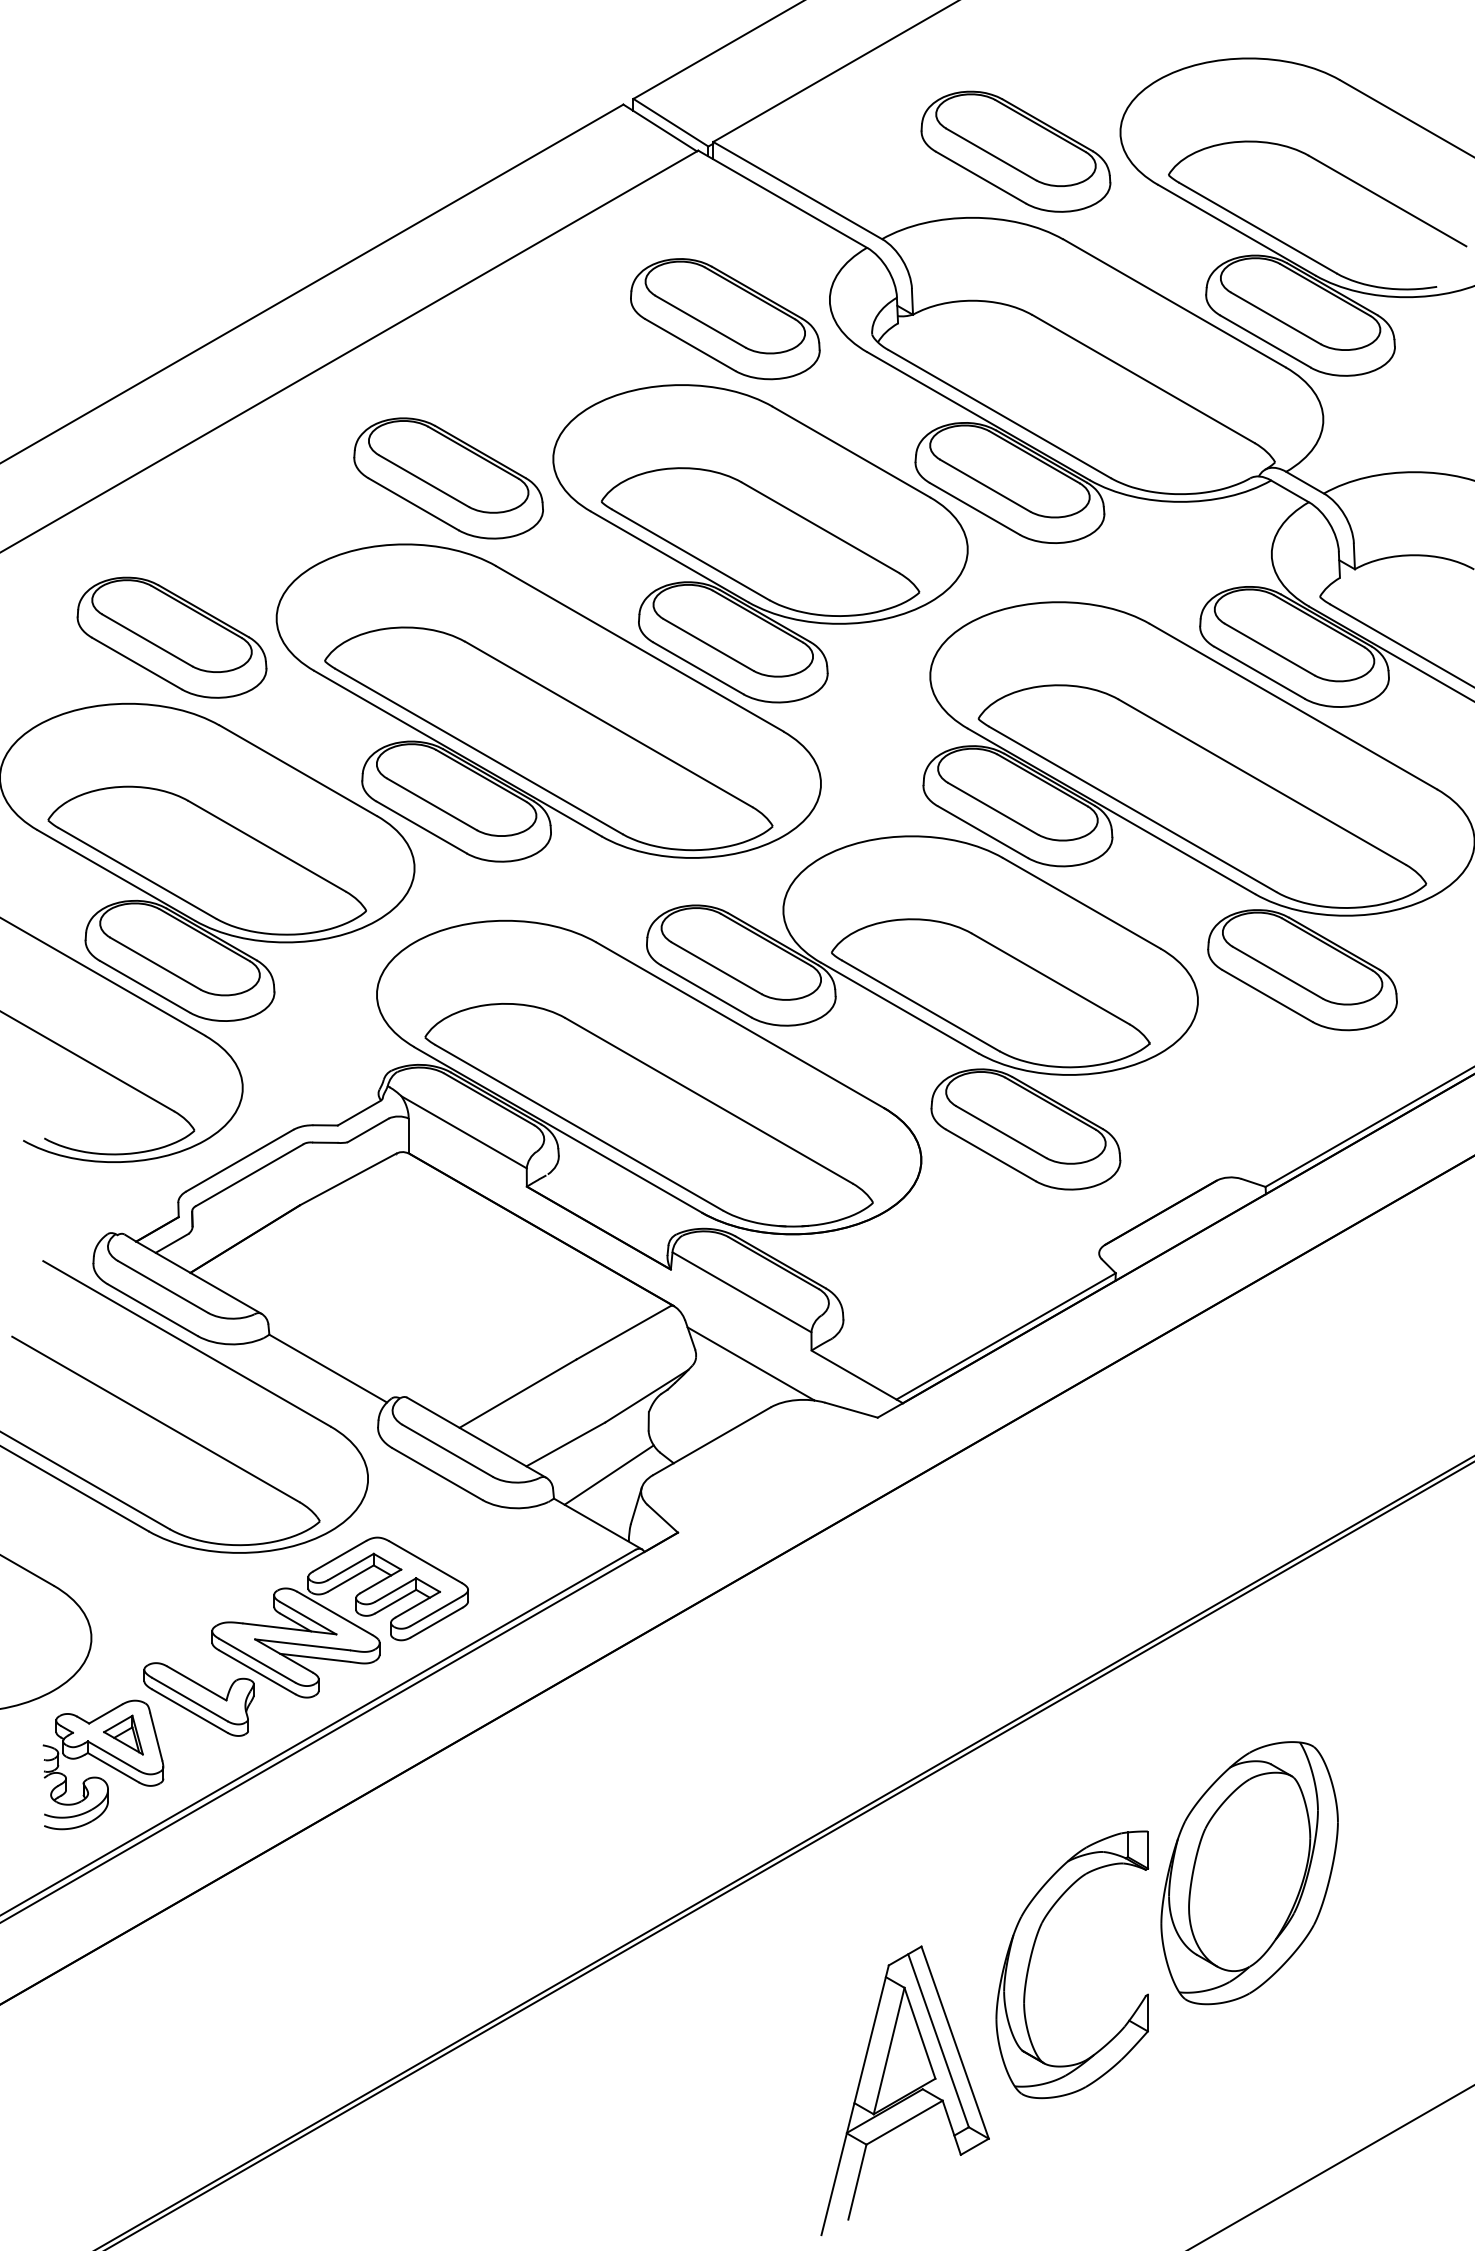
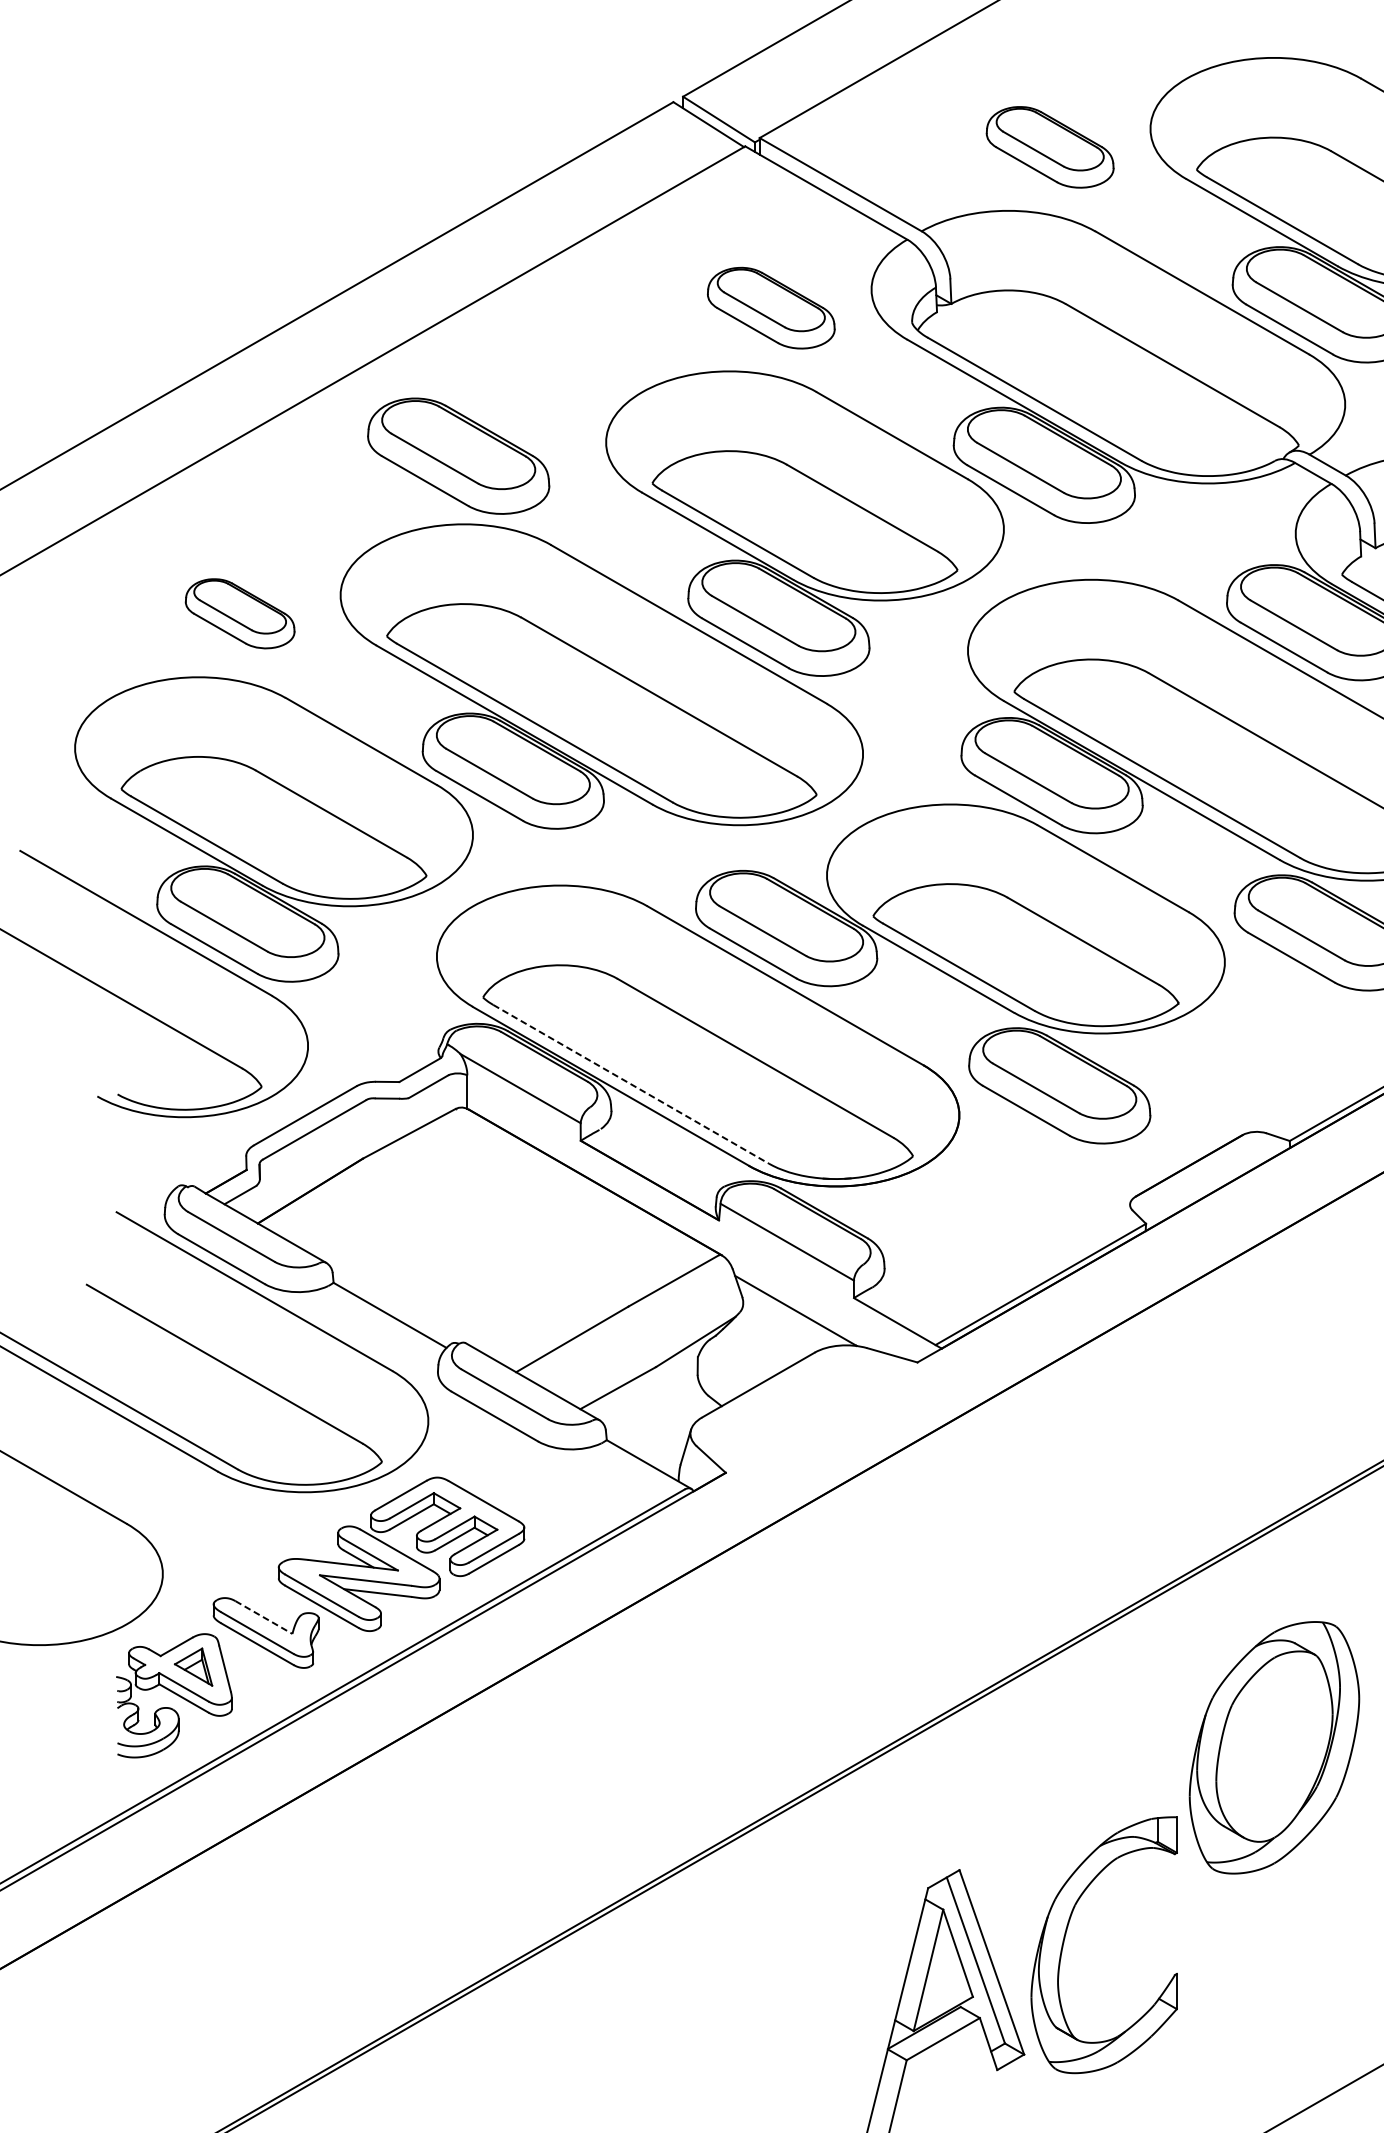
part: (1015, 151) -> (1049, 147), size x0.7
part: (725, 319) -> (771, 308), size x0.7
part: (448, 478) -> (458, 456), moved
part: (171, 637) -> (239, 613), size x0.6
line: (579, 1127) -> (631, 1083), solid -> dashed
line: (608, 1474) -> (659, 1417), removed
line: (197, 1683) -> (264, 1617), solid -> dashed
part: (1249, 1873) -> (1274, 1748), moved
part: (1032, 1955) -> (1066, 1936), moved

